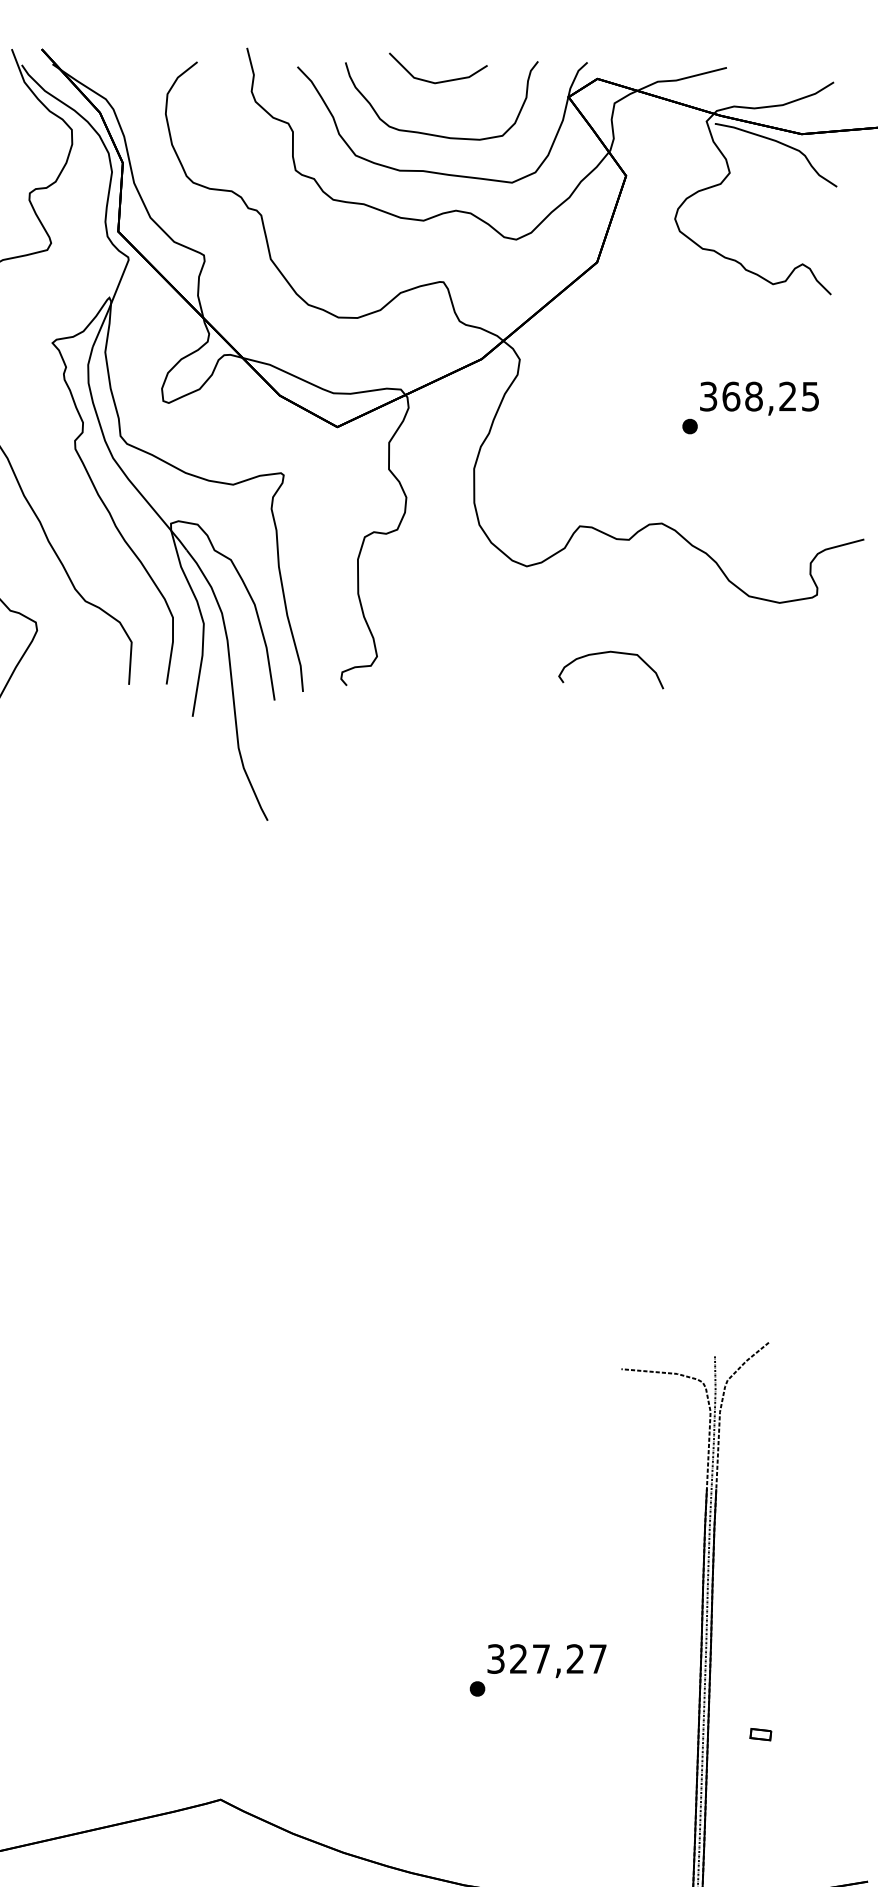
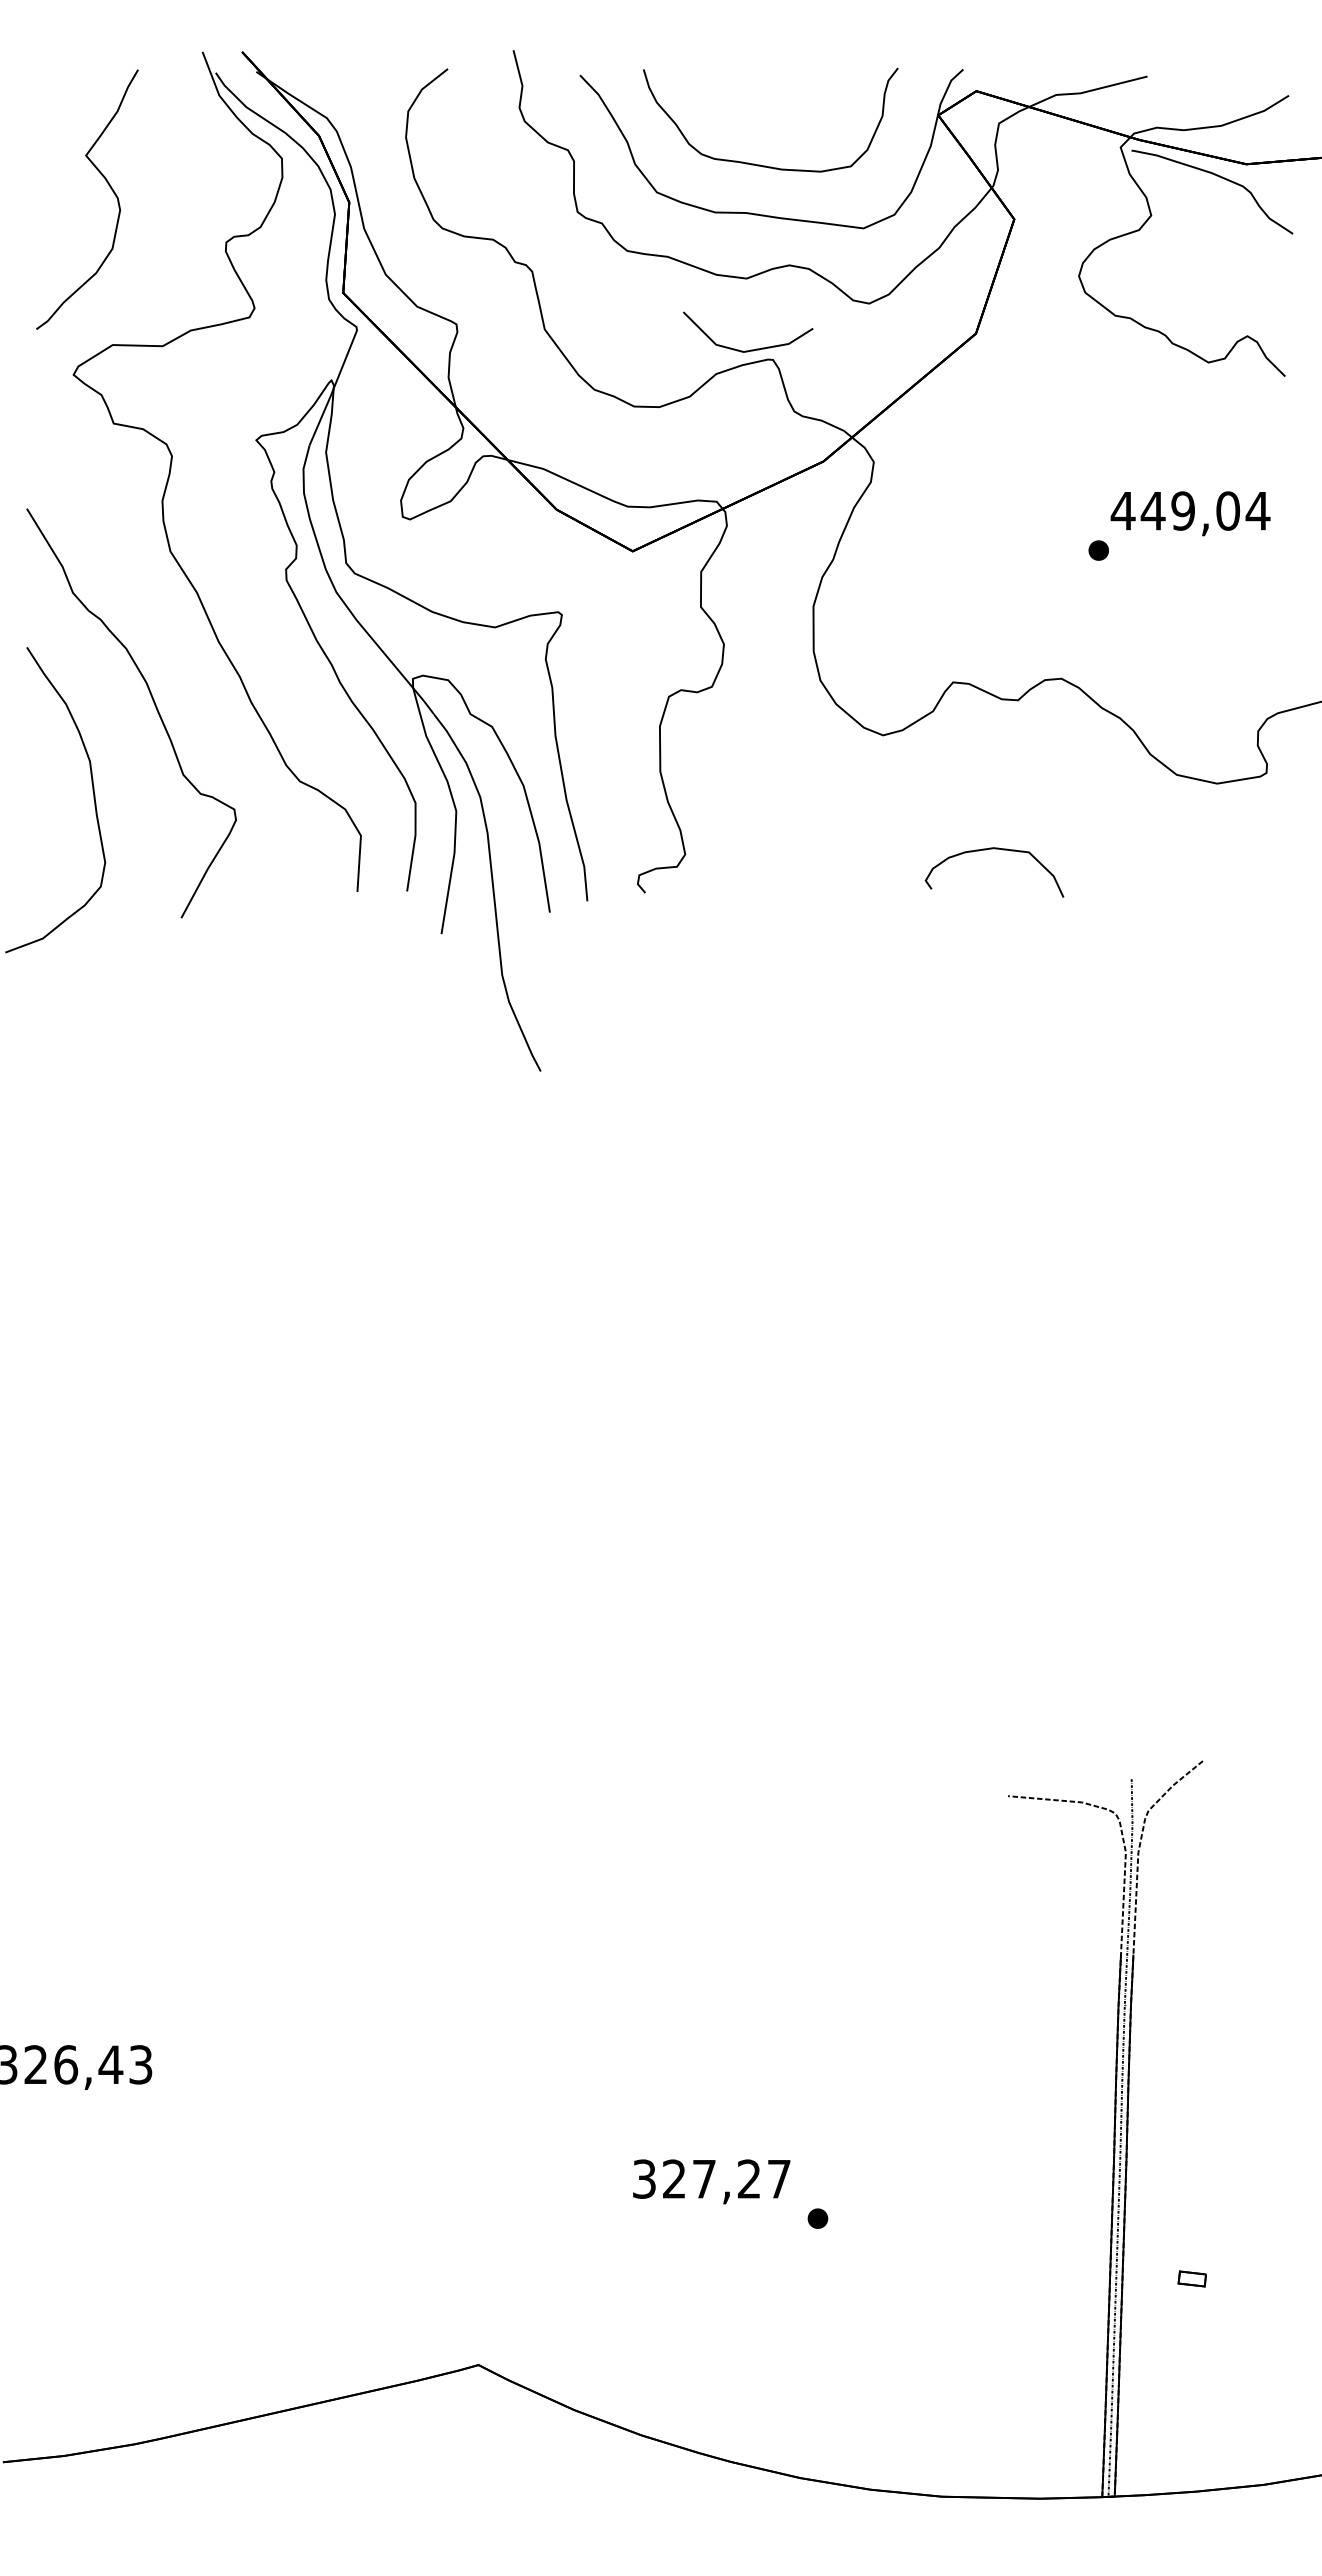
part: (440, 81) -> (750, 349), moved
text: (759, 396) -> (1190, 510), 368,25 -> 449,04
text: (546, 1660) -> (711, 2181), moved

